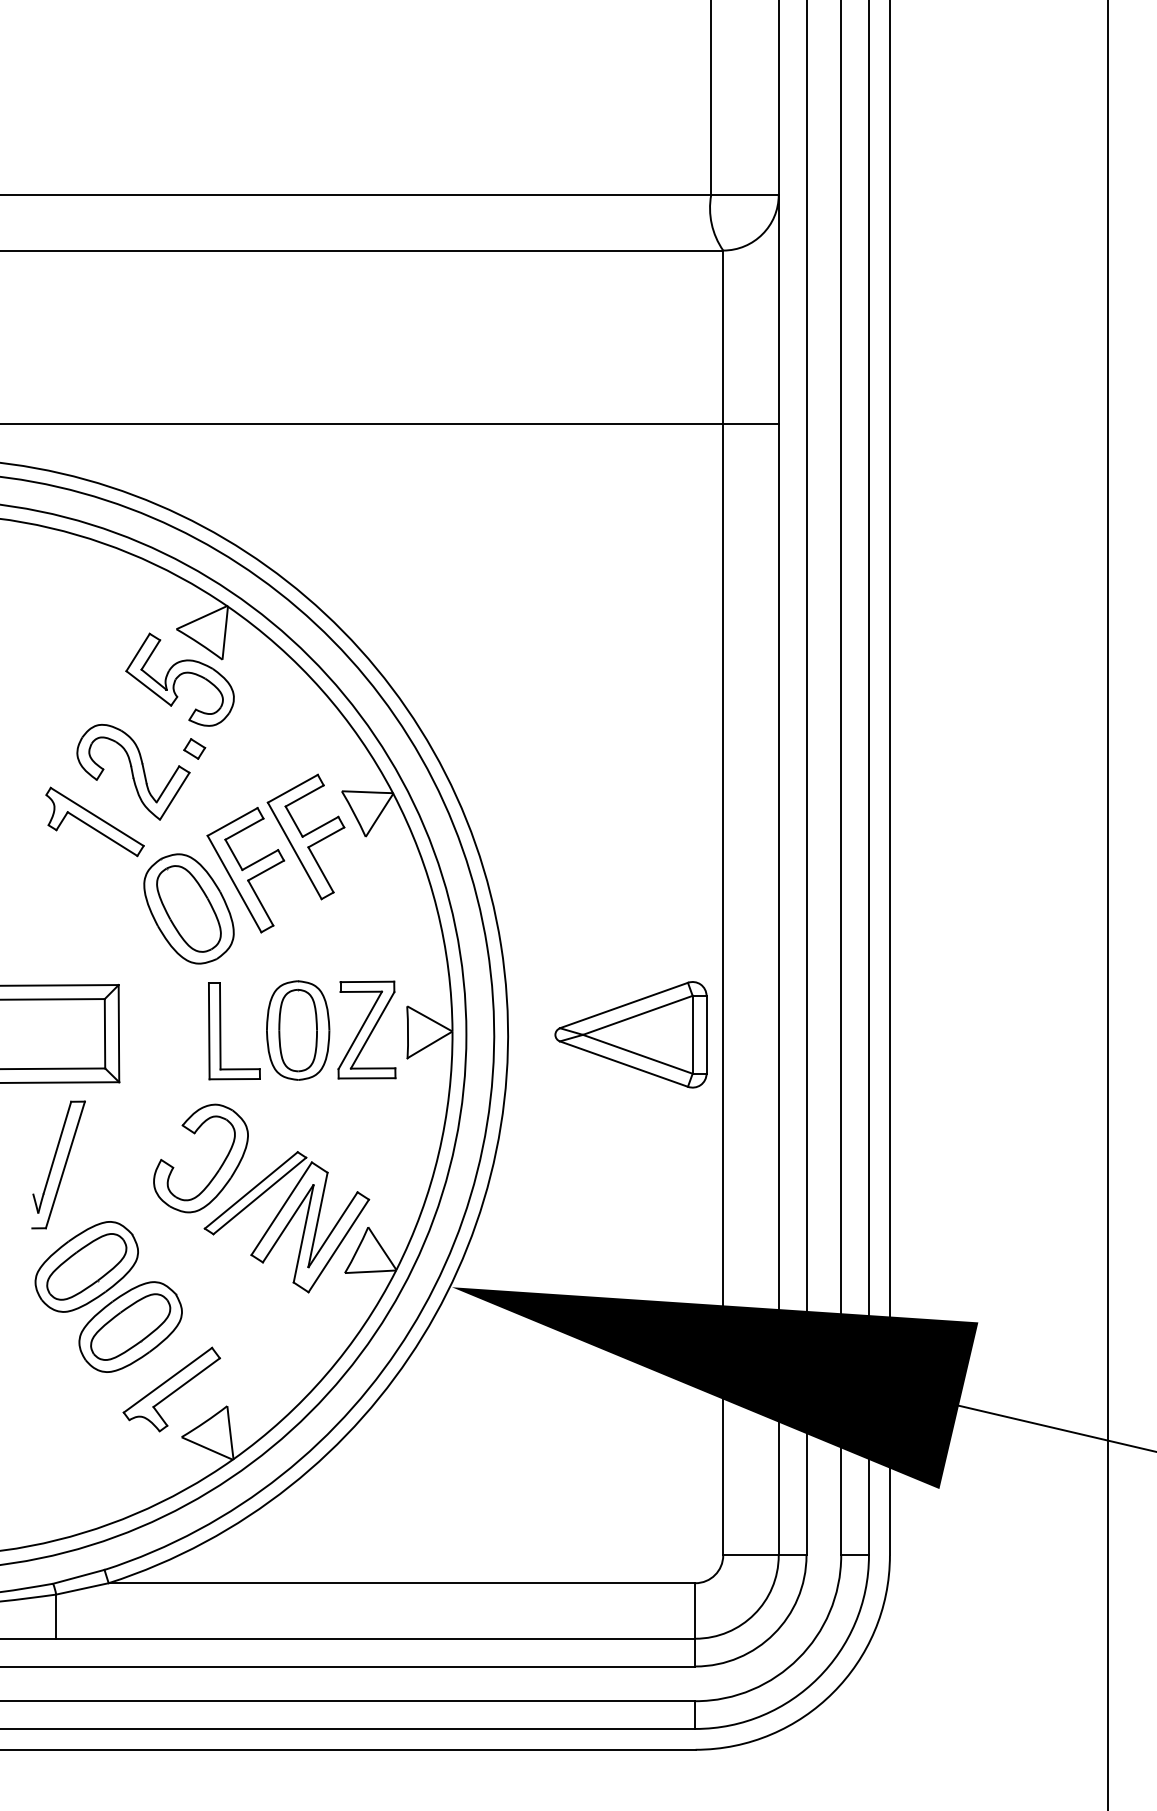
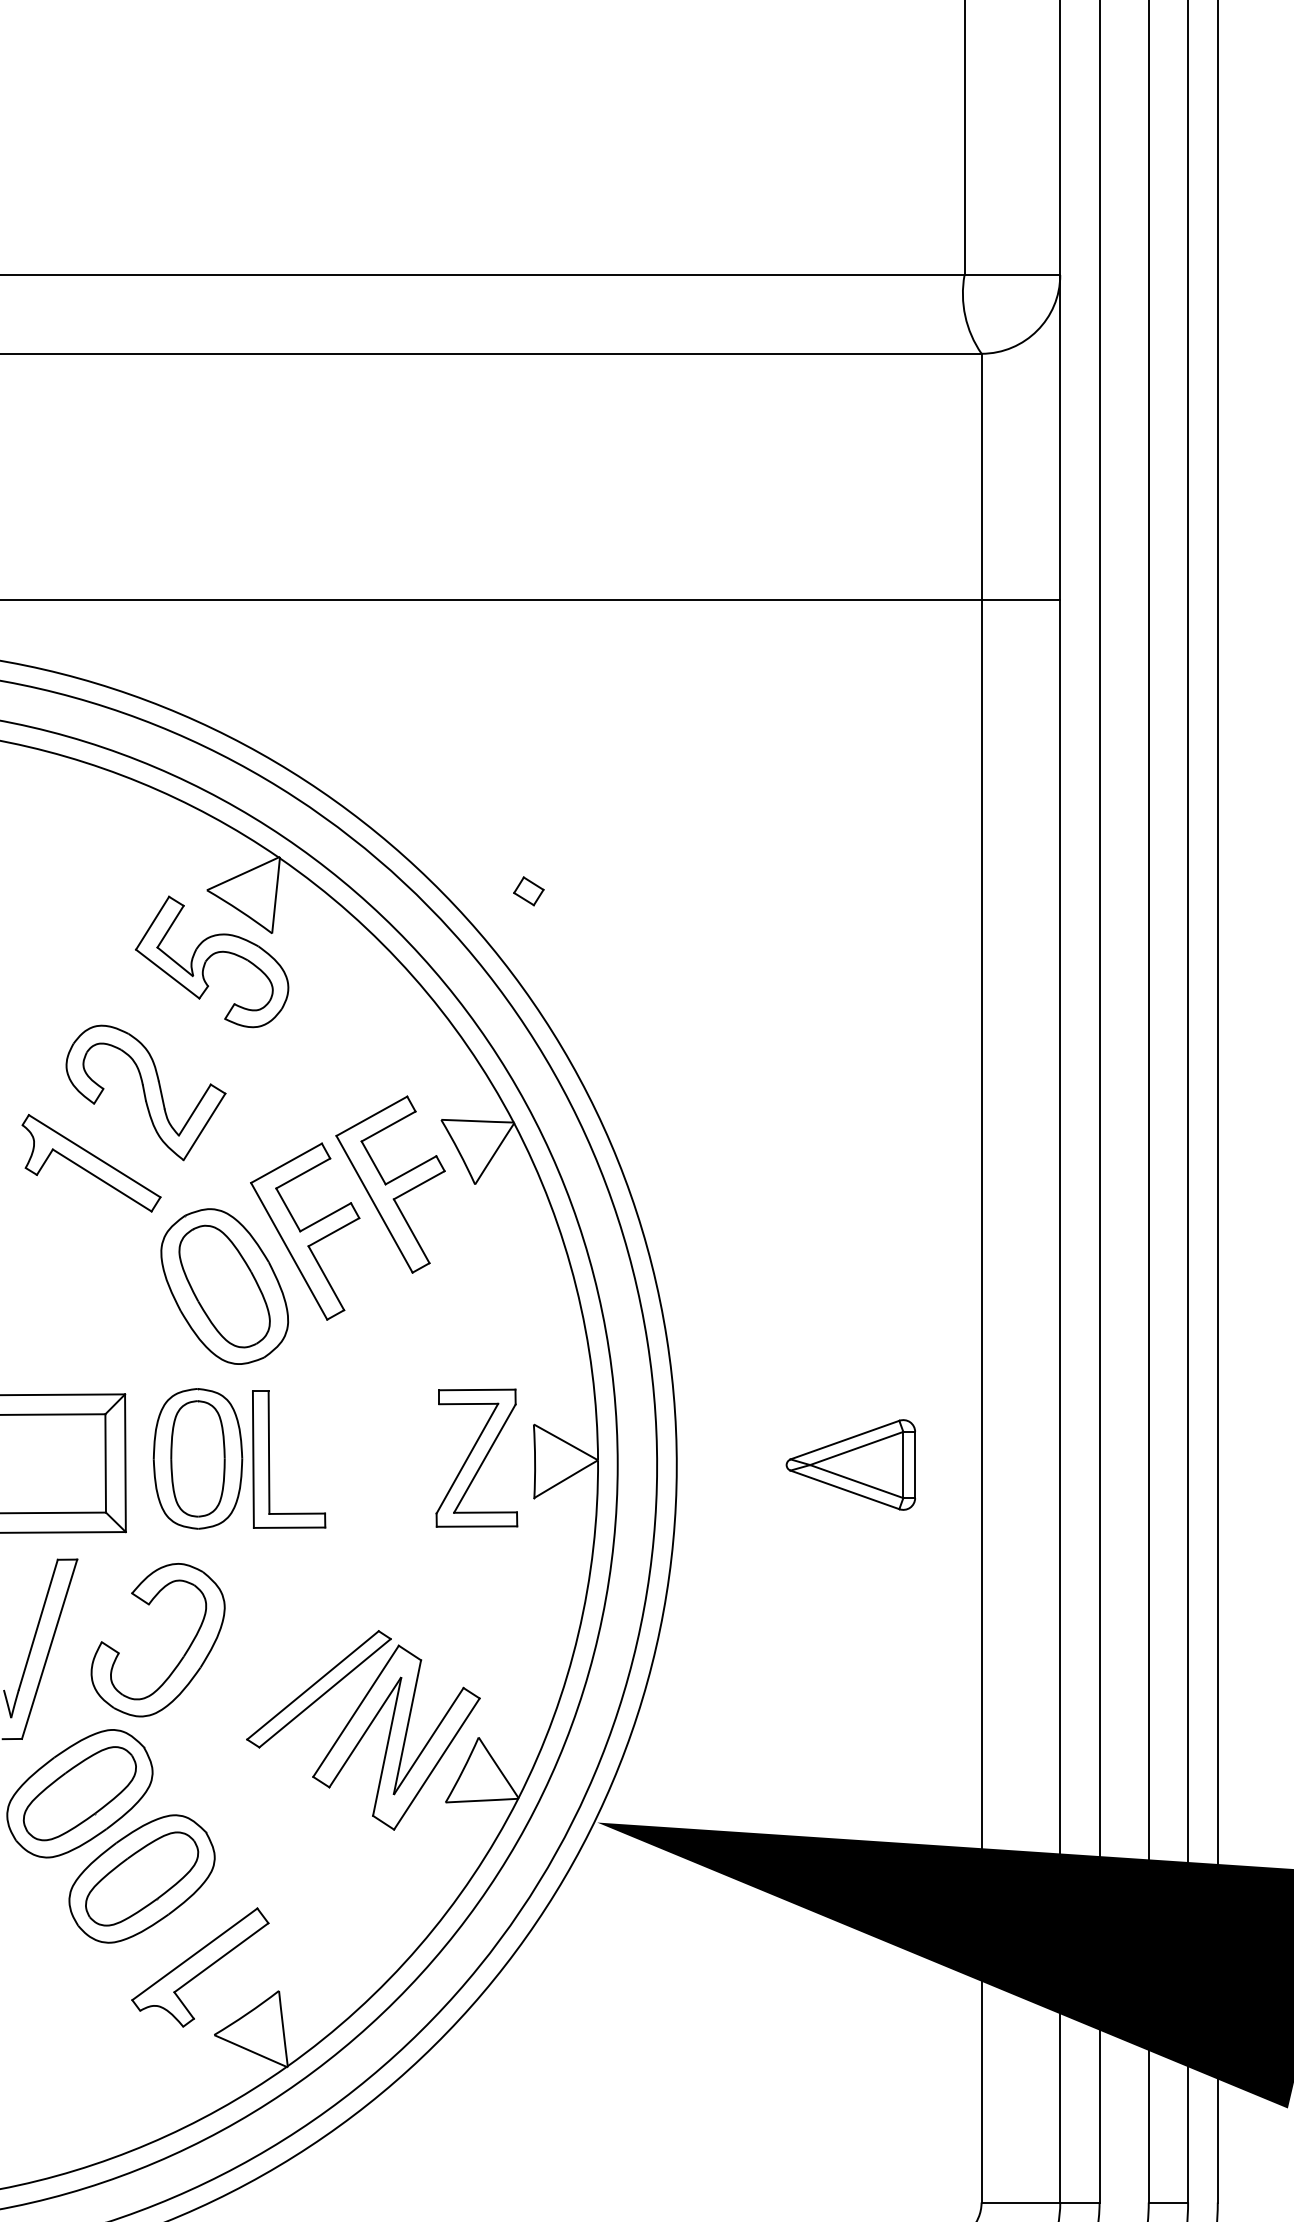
part: (194, 748) -> (528, 890), moved
part: (298, 1030) -> (198, 1458), moved
part: (630, 1034) -> (850, 1464), size x0.6
part: (217, 1170) -> (181, 1657), moved

